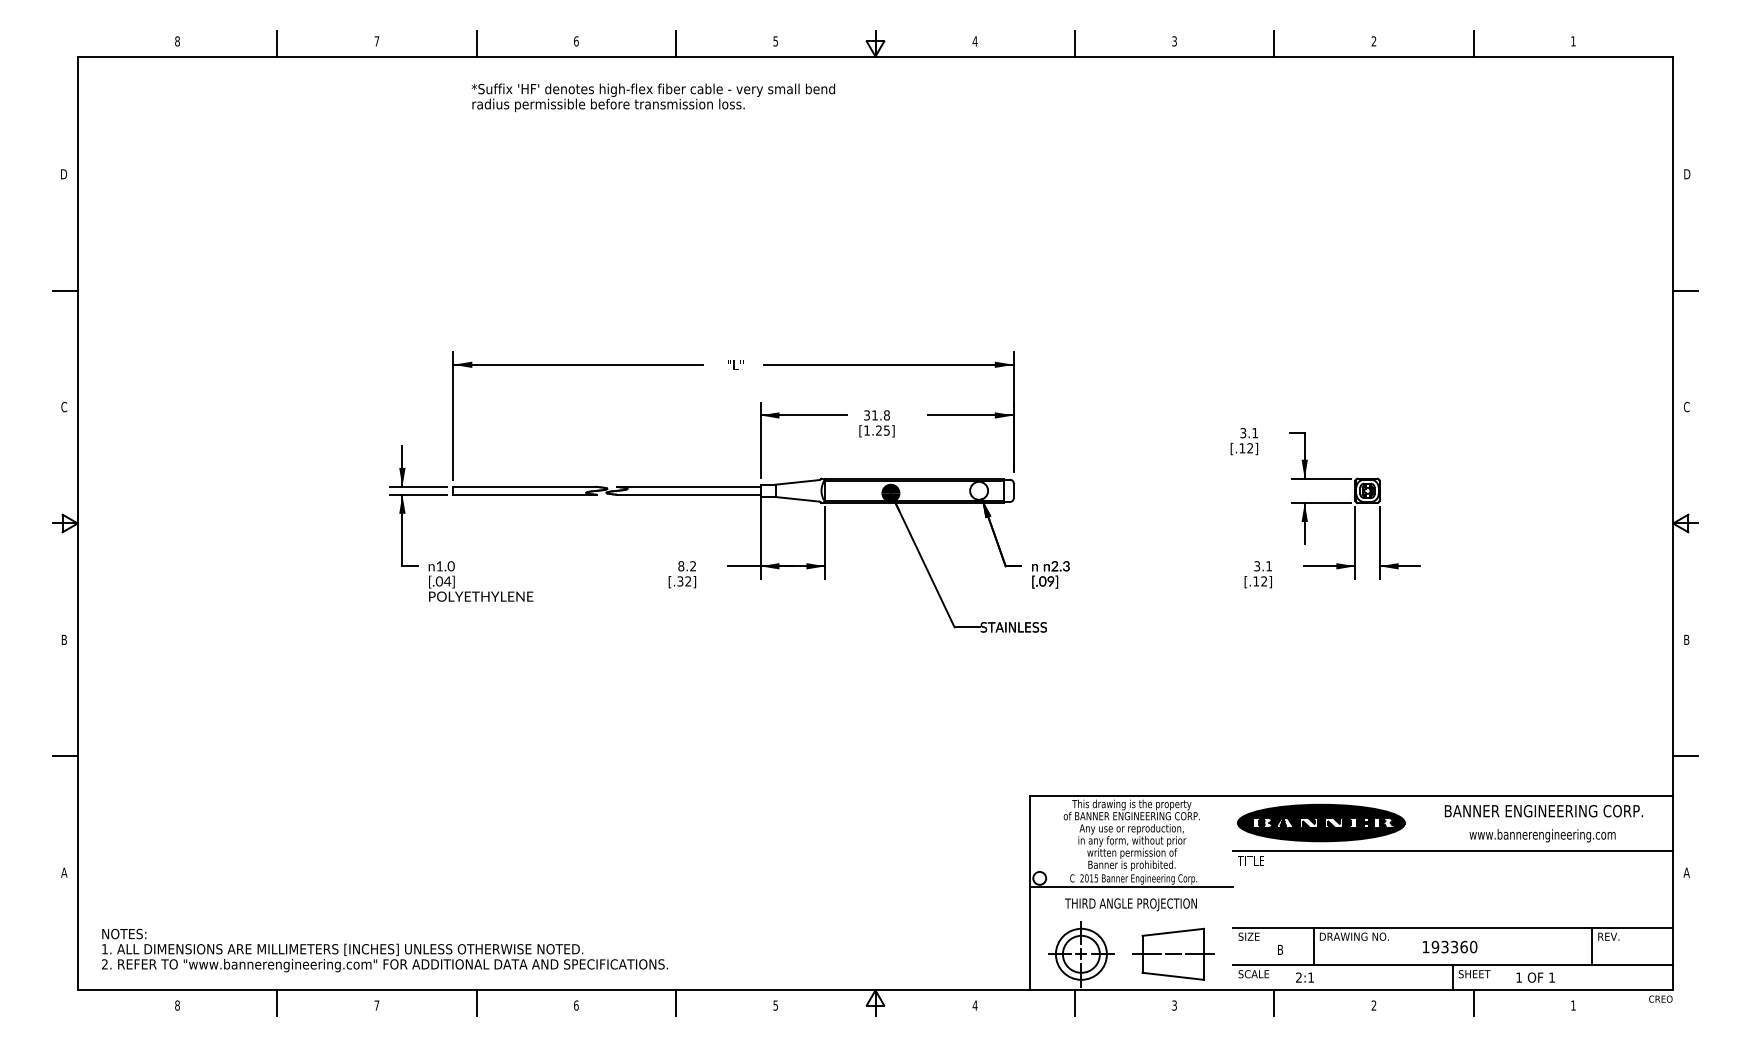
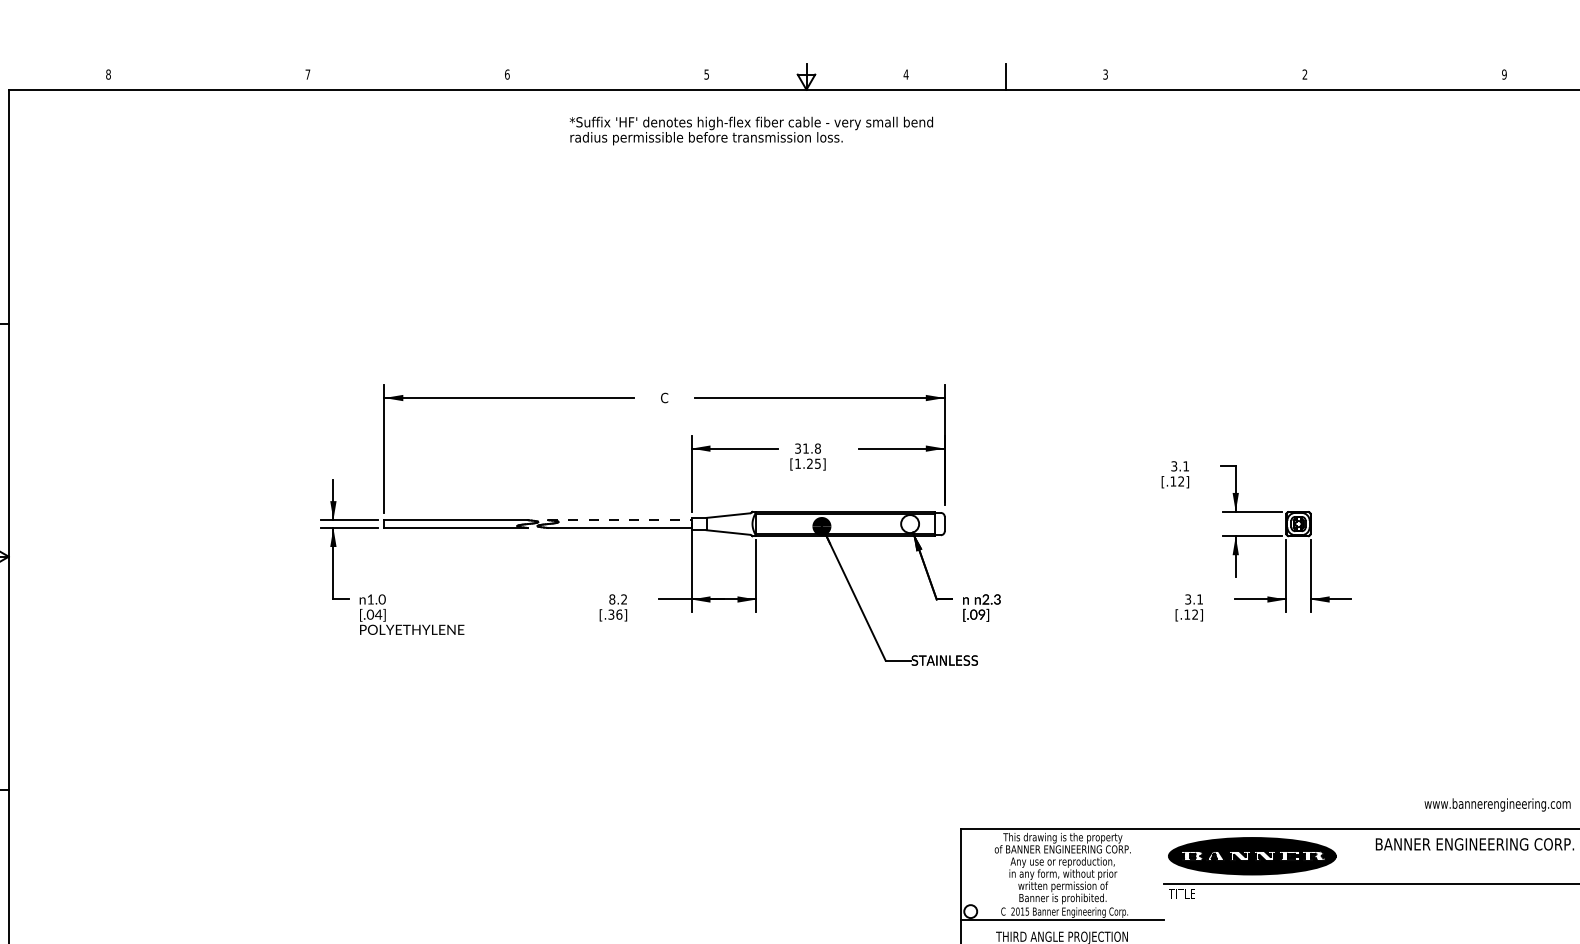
text: (1573, 41) -> (1504, 74), 1 -> 9
line: (277, 43) -> (208, 76), removed
line: (476, 43) -> (407, 76), removed
line: (676, 43) -> (607, 76), removed
line: (1274, 43) -> (1205, 76), removed
line: (1473, 43) -> (1404, 76), removed
text: (652, 97) -> (750, 130), moved
text: (735, 364) -> (666, 397), "L" -> C
line: (688, 486) -> (619, 519), solid -> dashed
text: (688, 581) -> (619, 614), [.32] -> [.36]
text: (1542, 835) -> (1497, 804), moved

